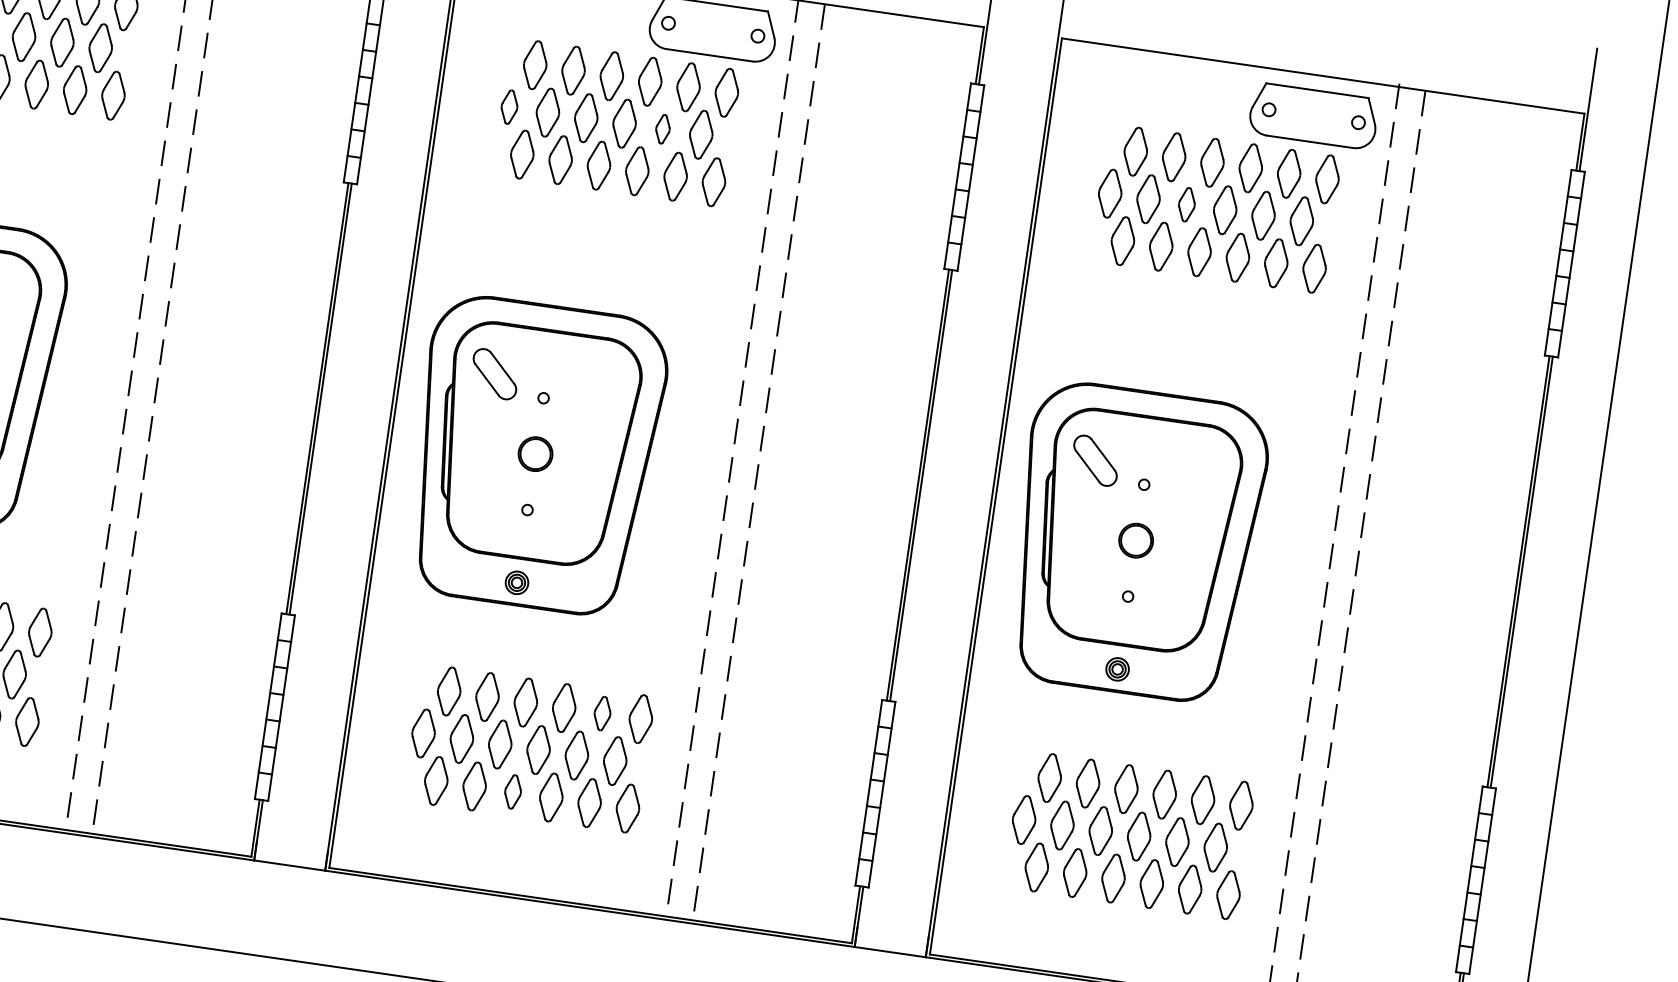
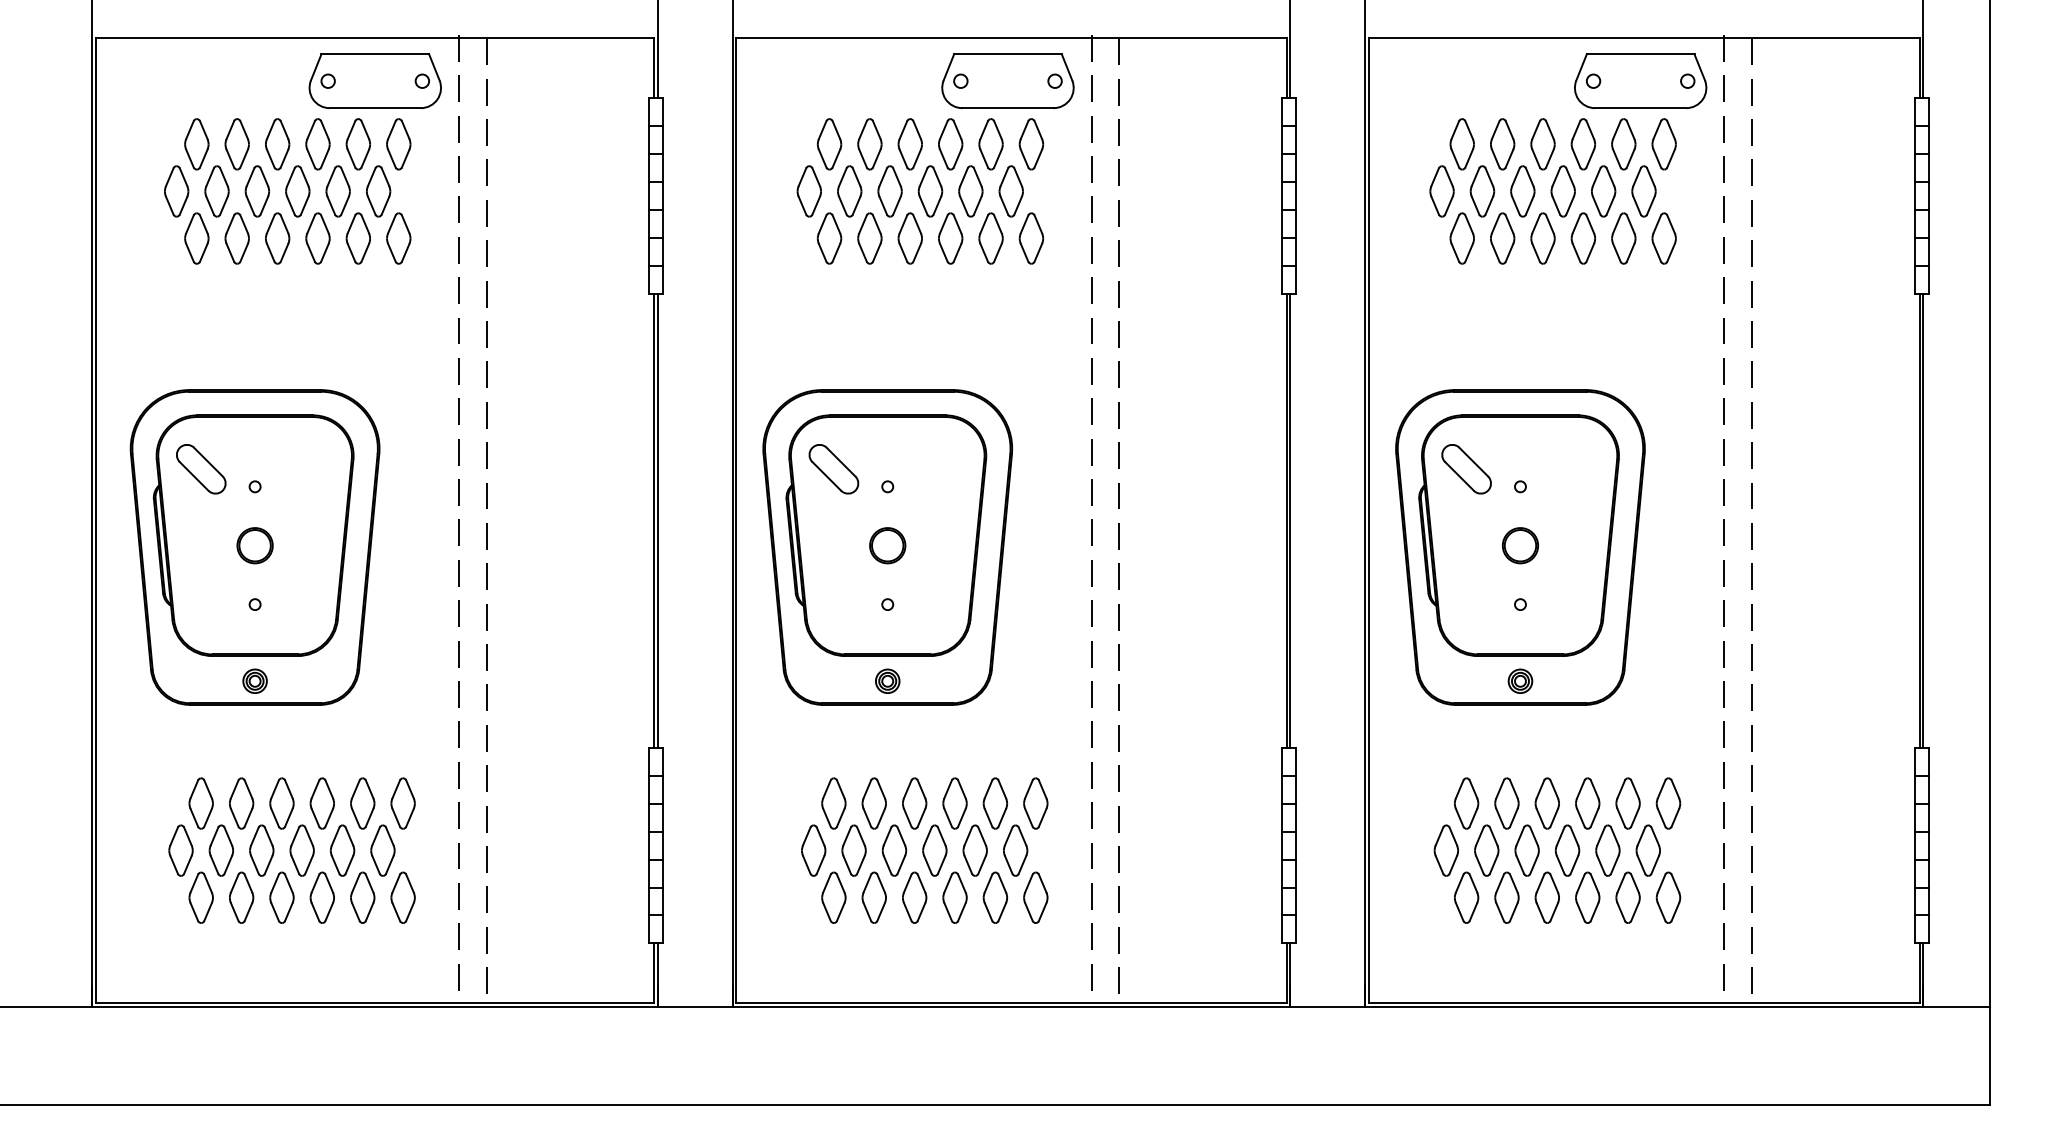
part: (508, 107) -> (808, 191), size x1.43
part: (662, 129) -> (970, 191), size x1.67
part: (1186, 204) -> (1522, 191), size x1.43
part: (602, 713) -> (995, 803), size x1.43
part: (512, 791) -> (914, 897), size x1.43

